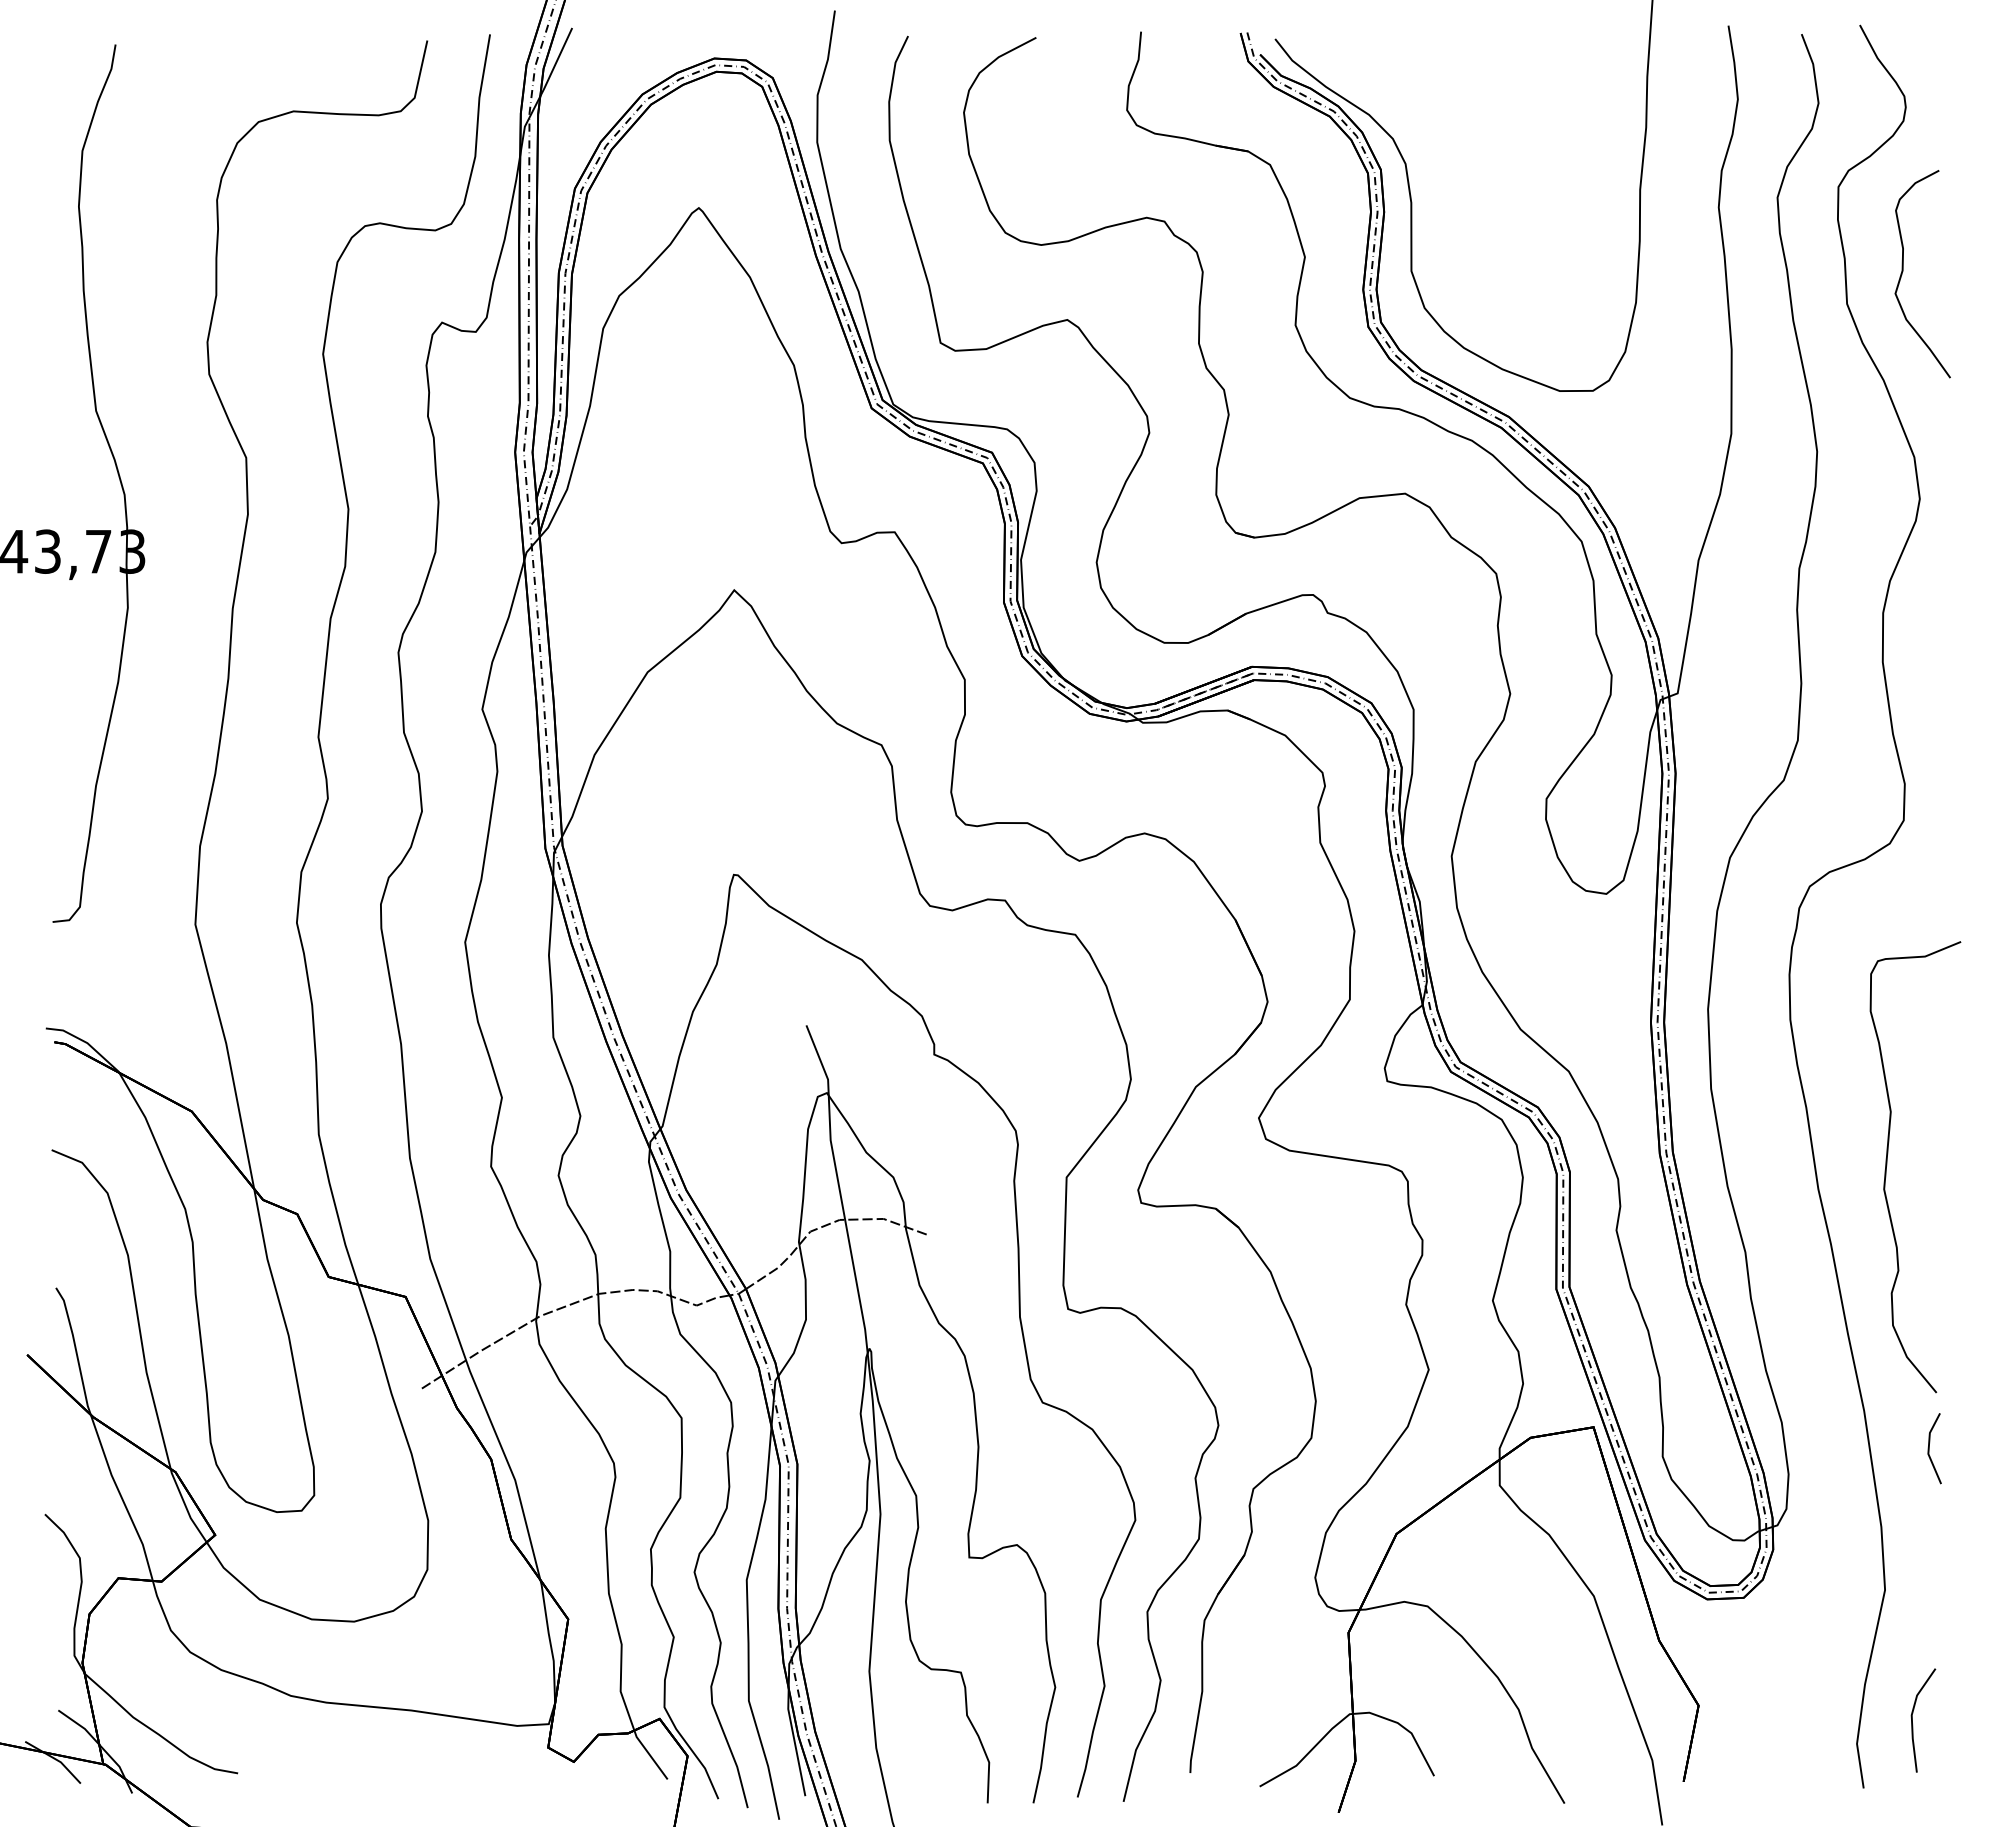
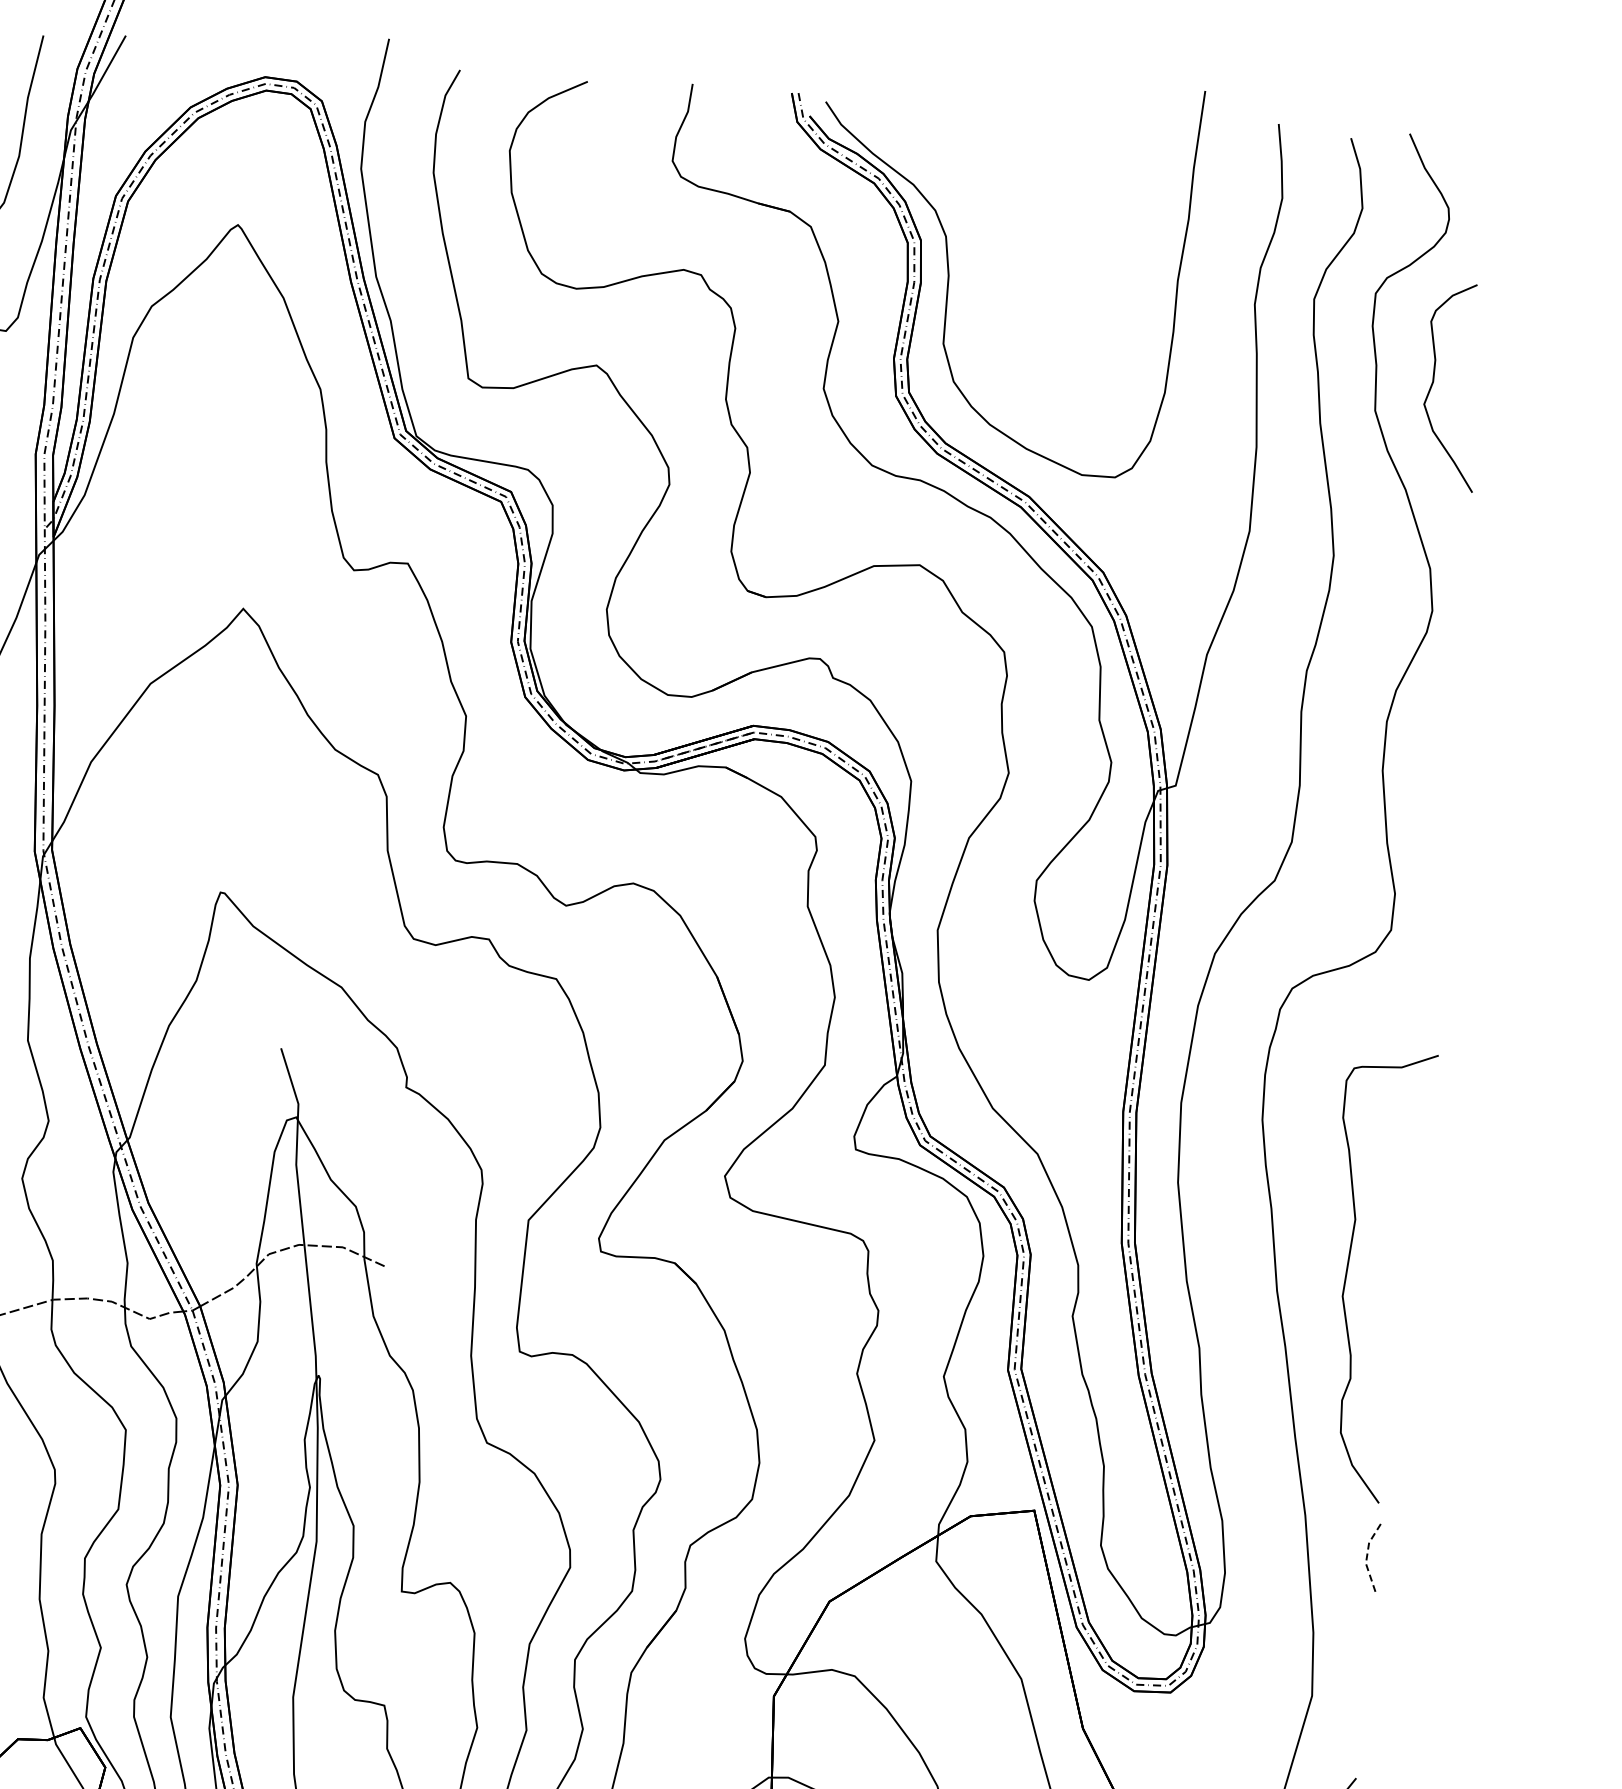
line: (1928, 1448) -> (1366, 1558), solid -> dashed

